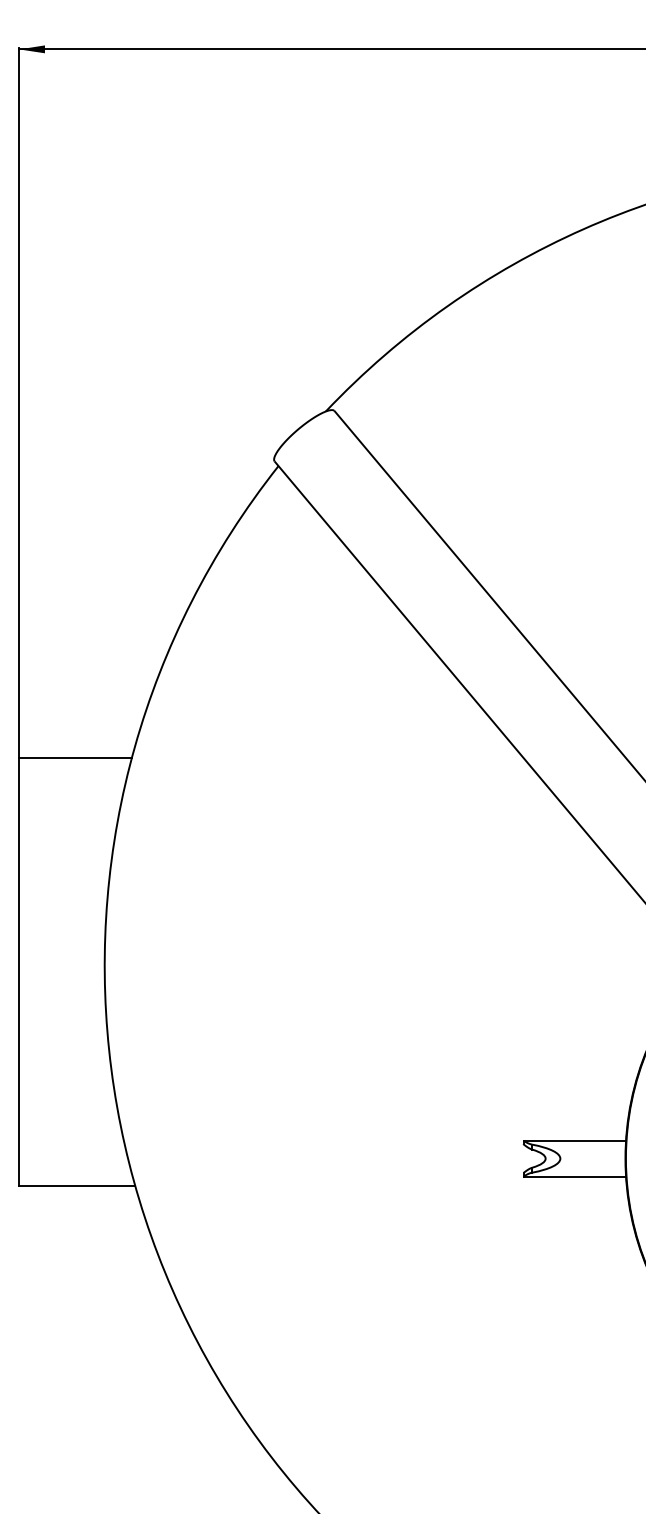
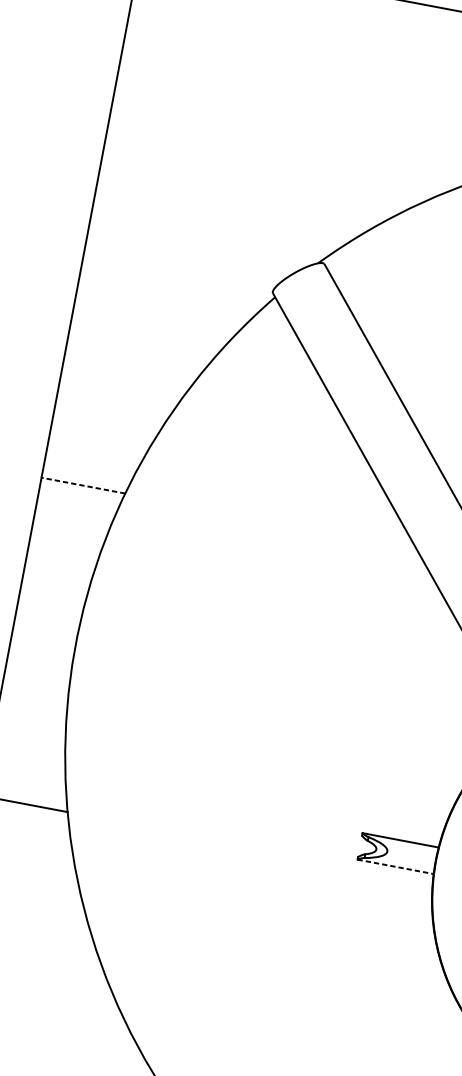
line: (75, 757) -> (83, 485), solid -> dashed
line: (575, 1176) -> (396, 866), solid -> dashed

